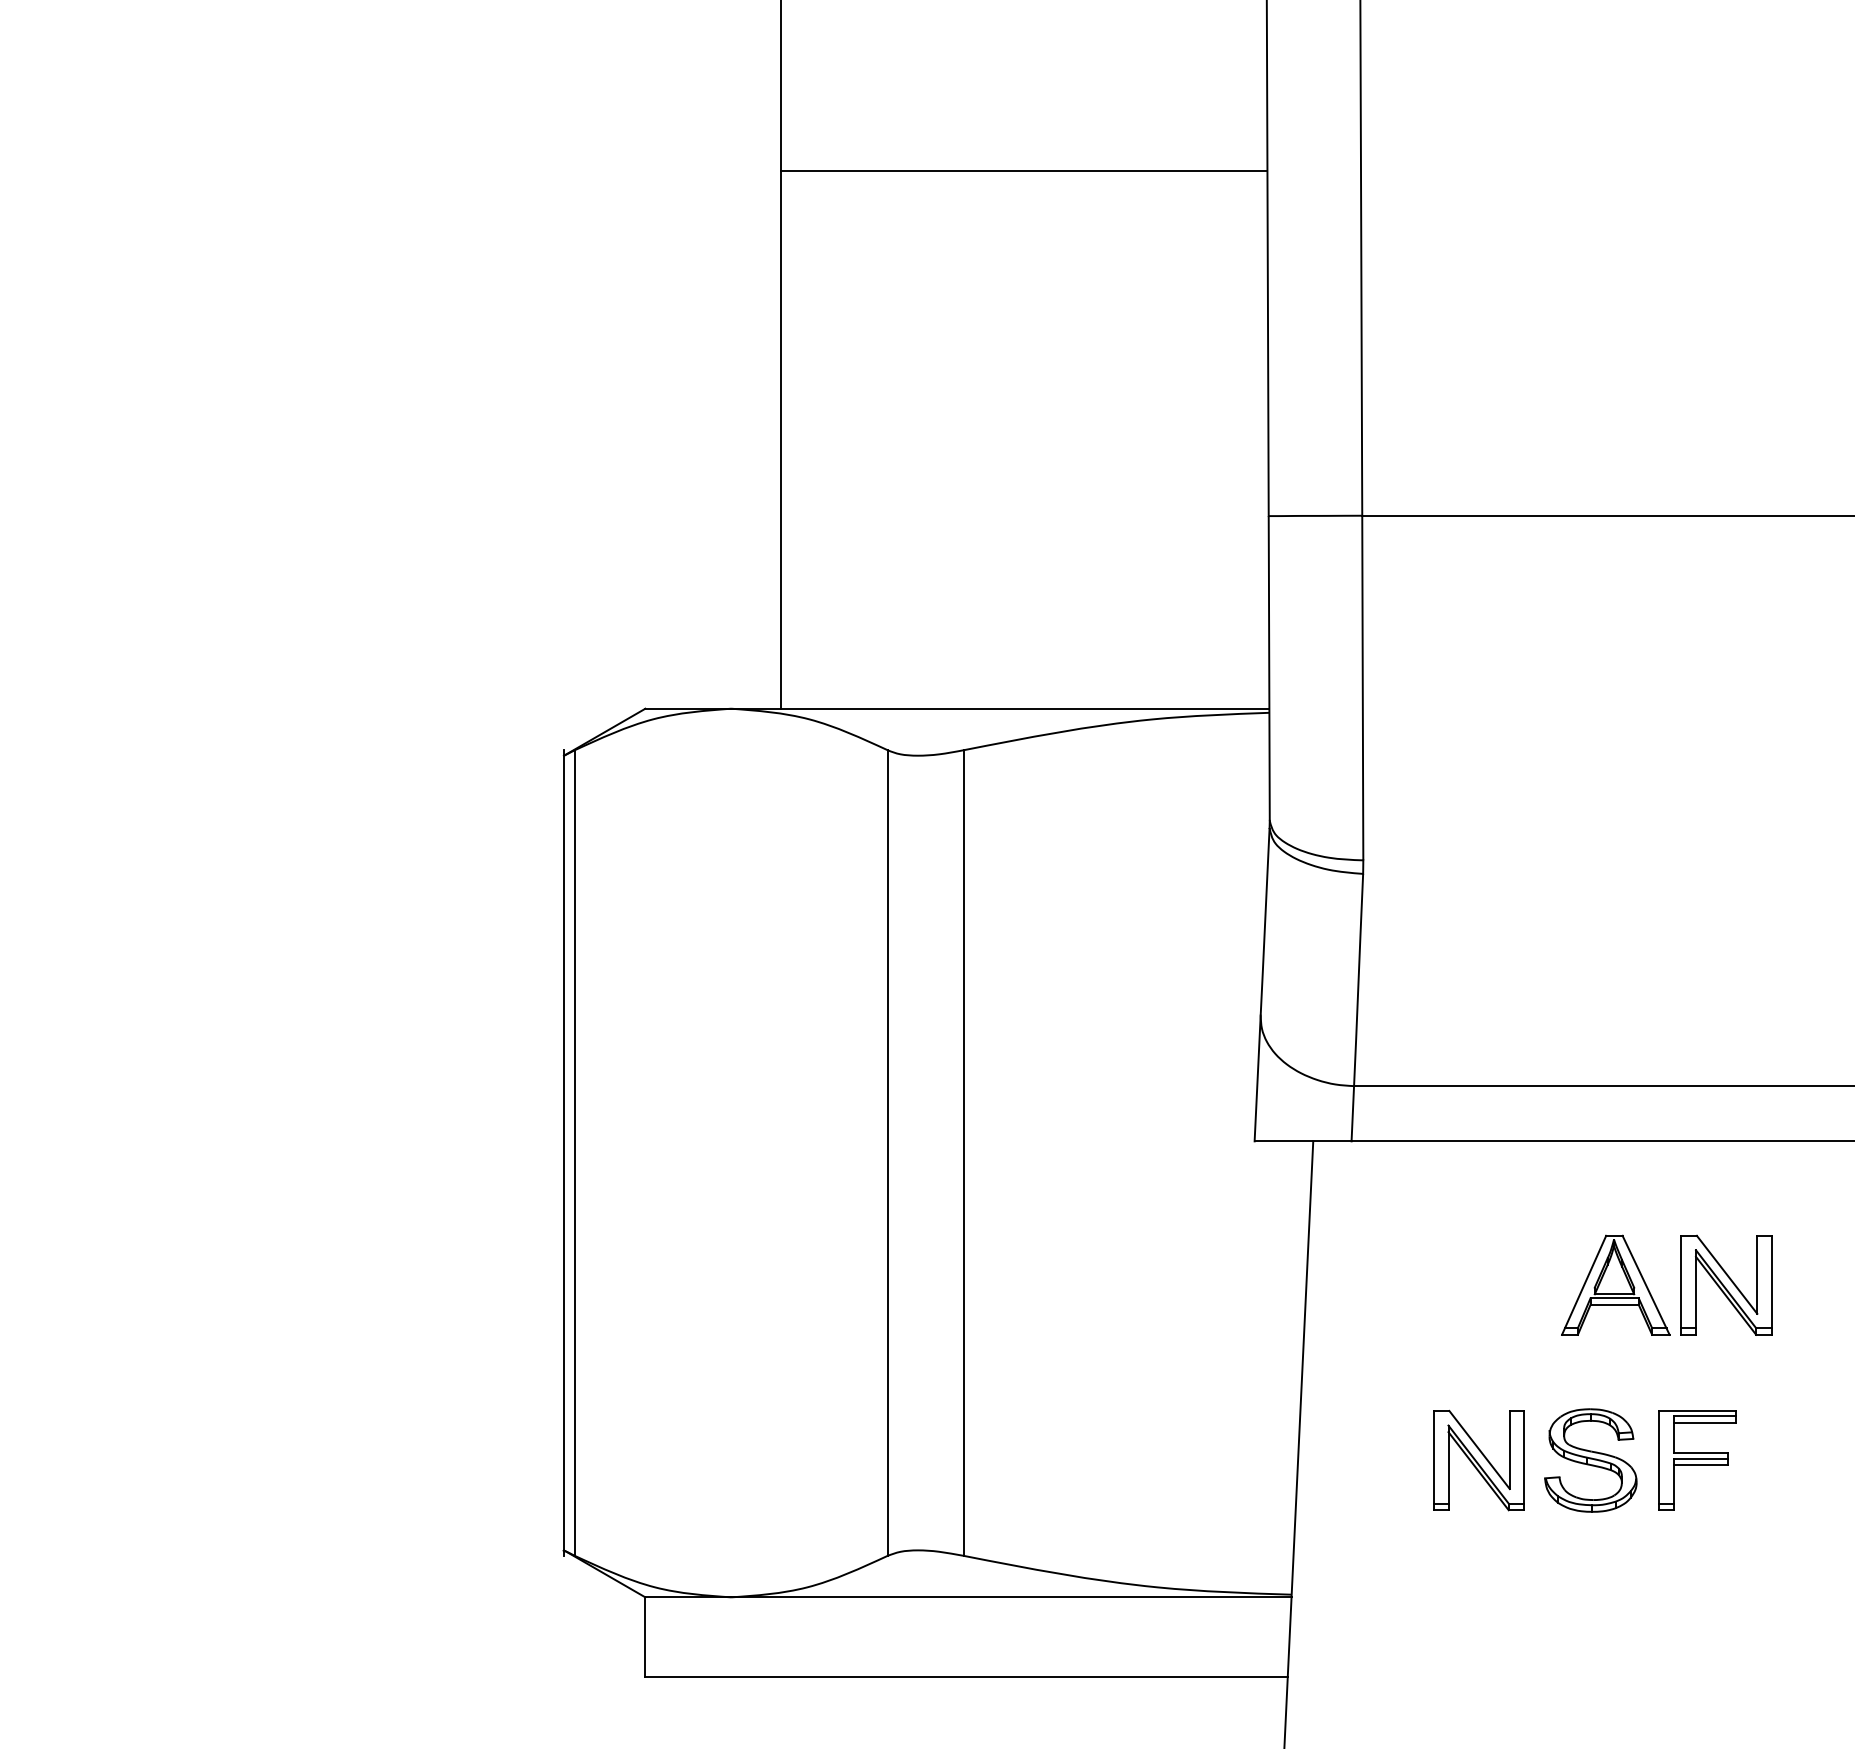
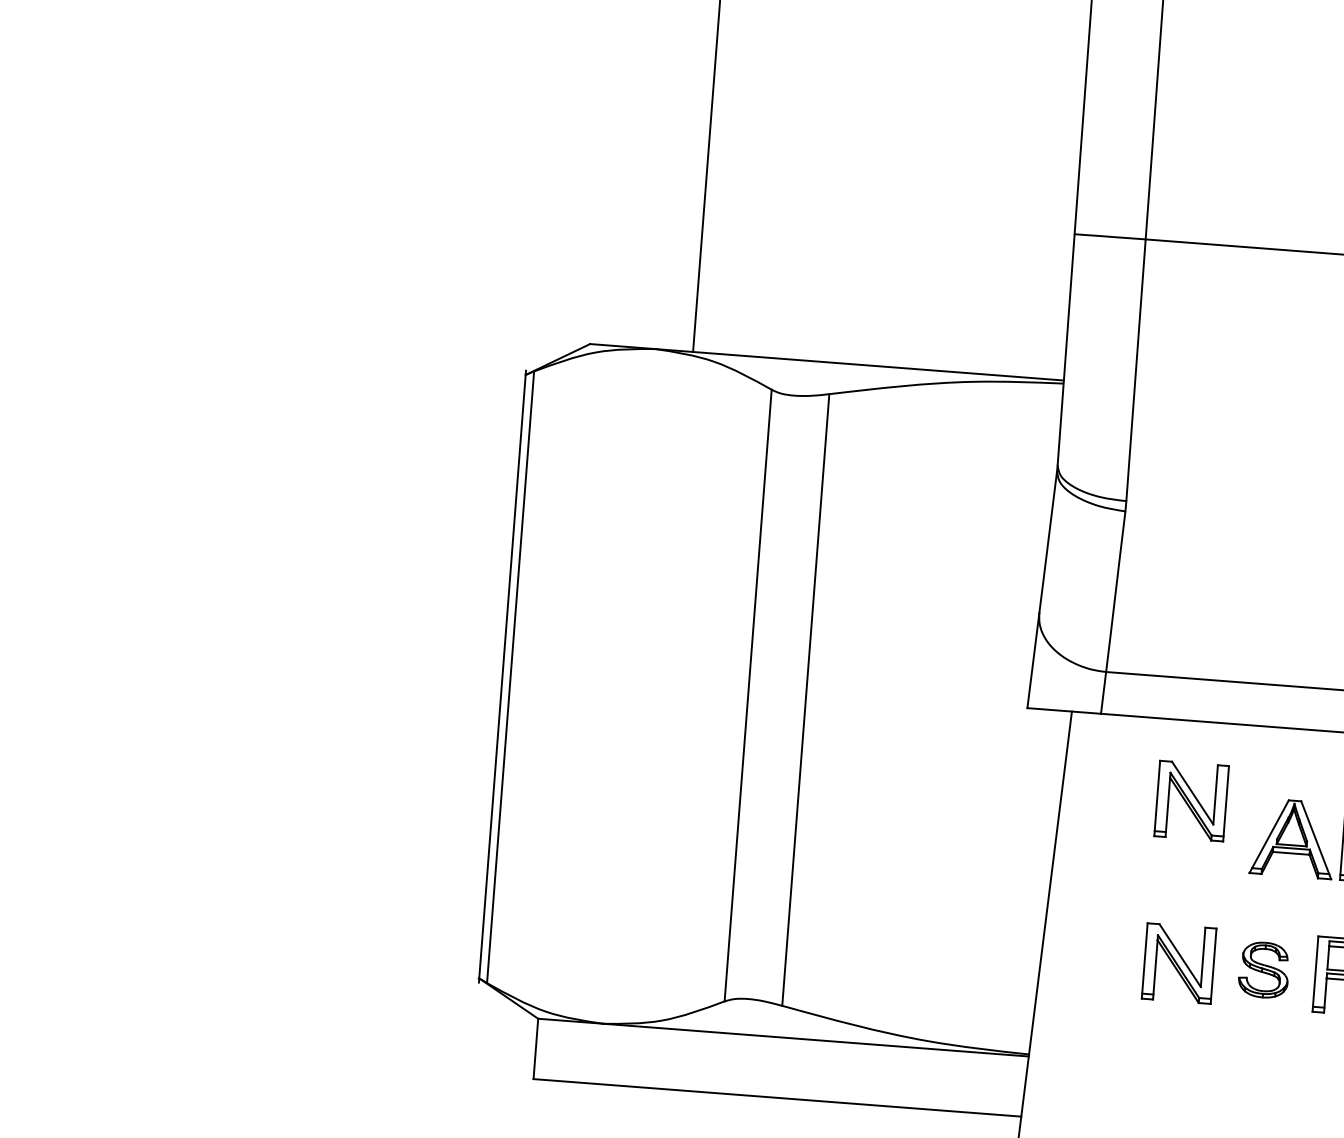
part: (1478, 1246) -> (1191, 801), added
part: (1590, 1460) -> (1263, 970), size x0.7

